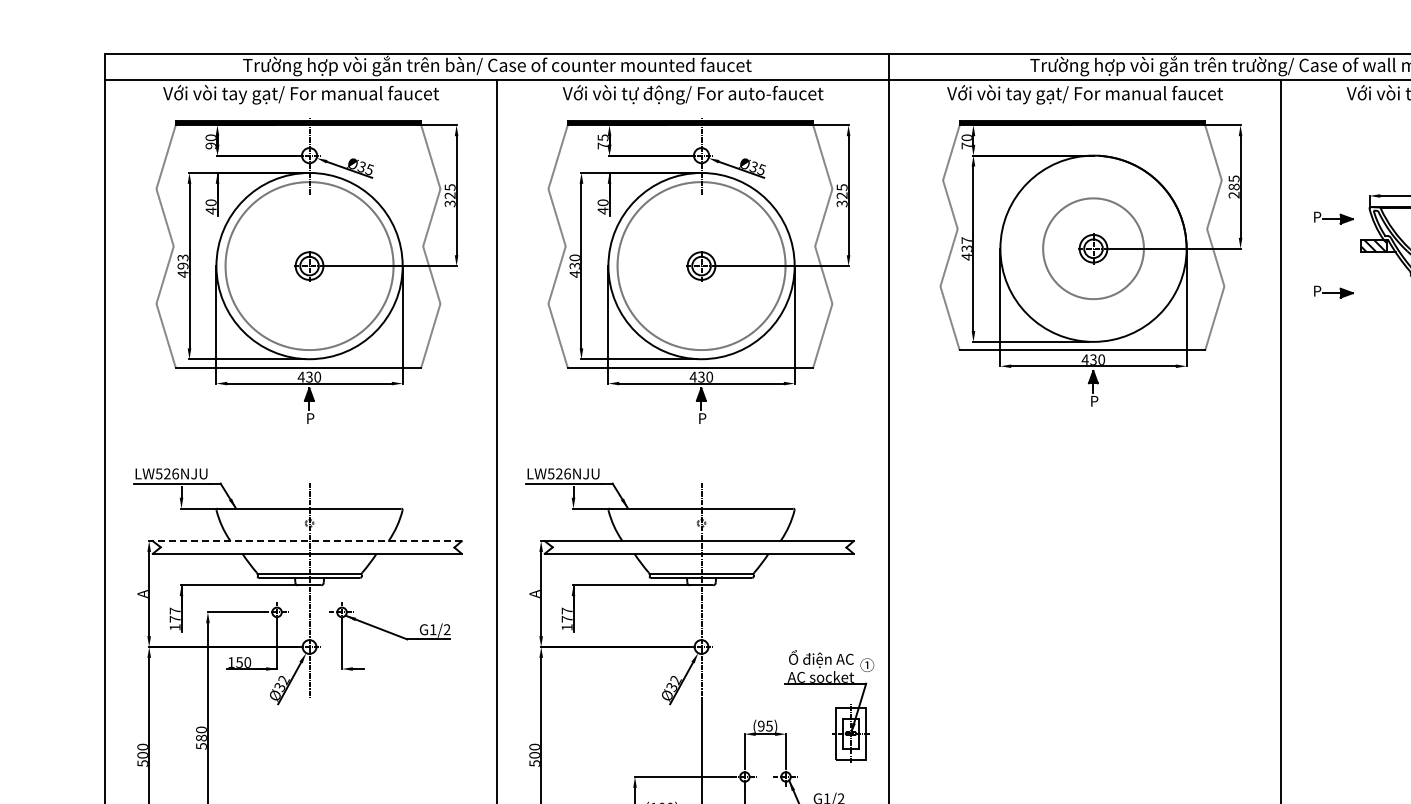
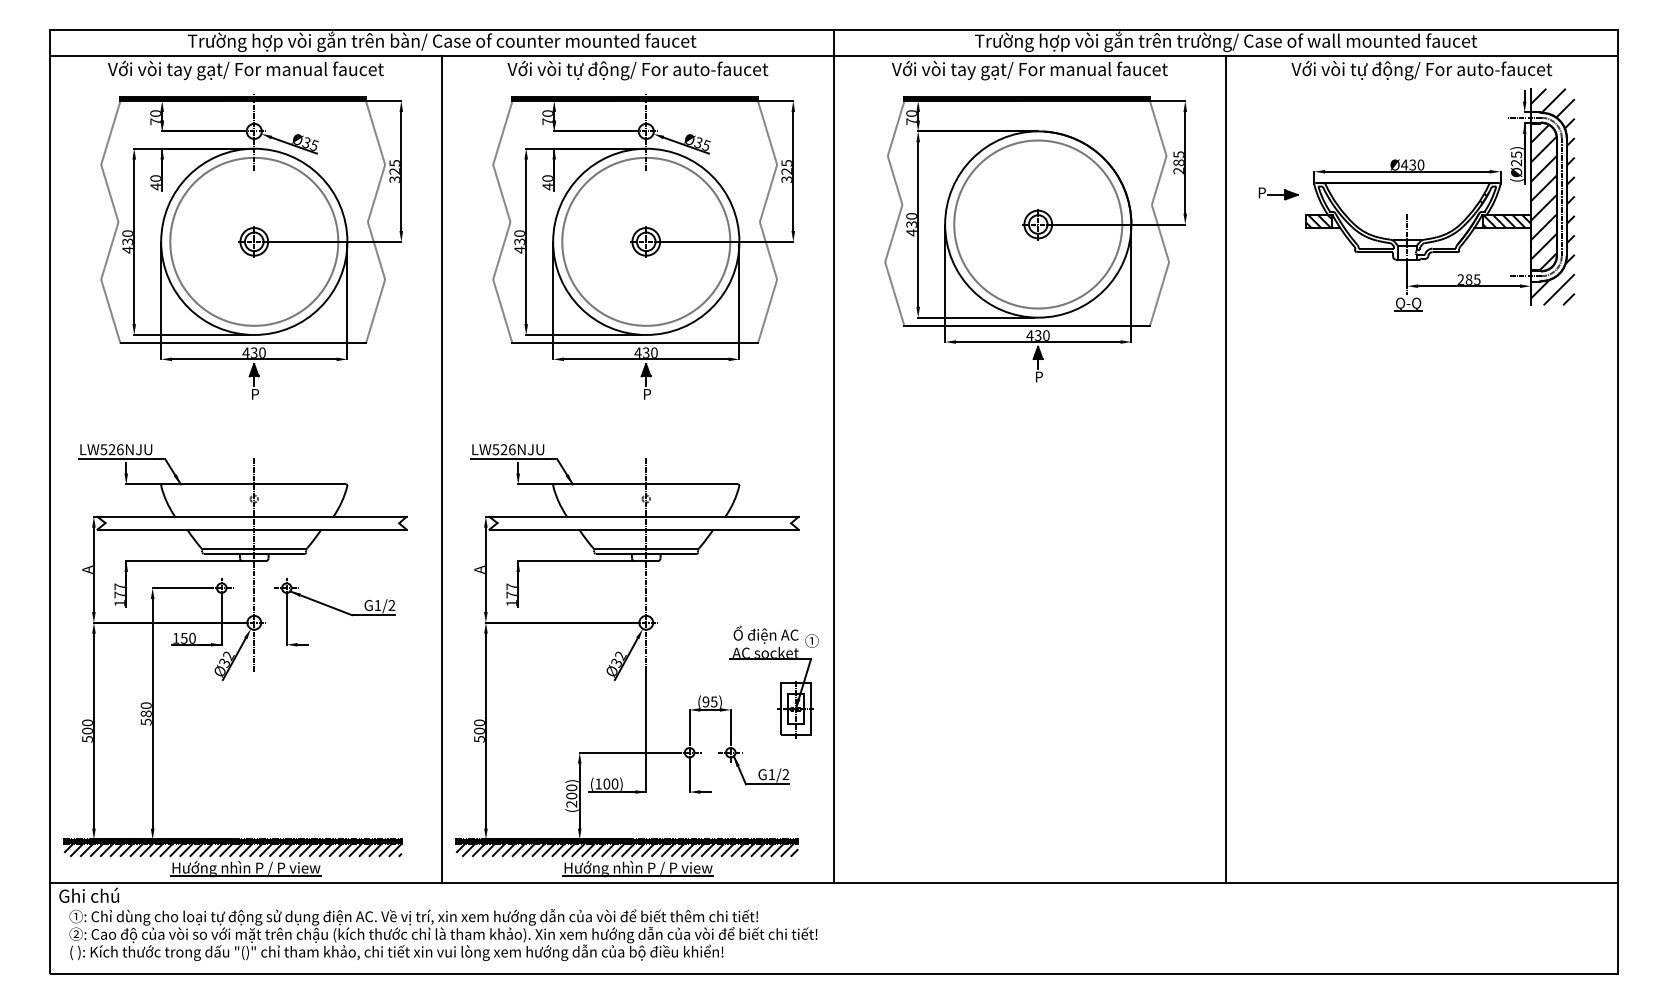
text: (602, 137) -> (547, 113), 75 -> 70
text: (210, 145) -> (155, 121), 90 -> 70
text: (966, 240) -> (911, 216), 437 -> 430
circle: (1093, 248) -> (1038, 224), size x1.67
text: (182, 261) -> (127, 237), 493 -> 430
part: (1333, 291) -> (1278, 267), removed
line: (306, 540) -> (251, 516), dashed -> solid

